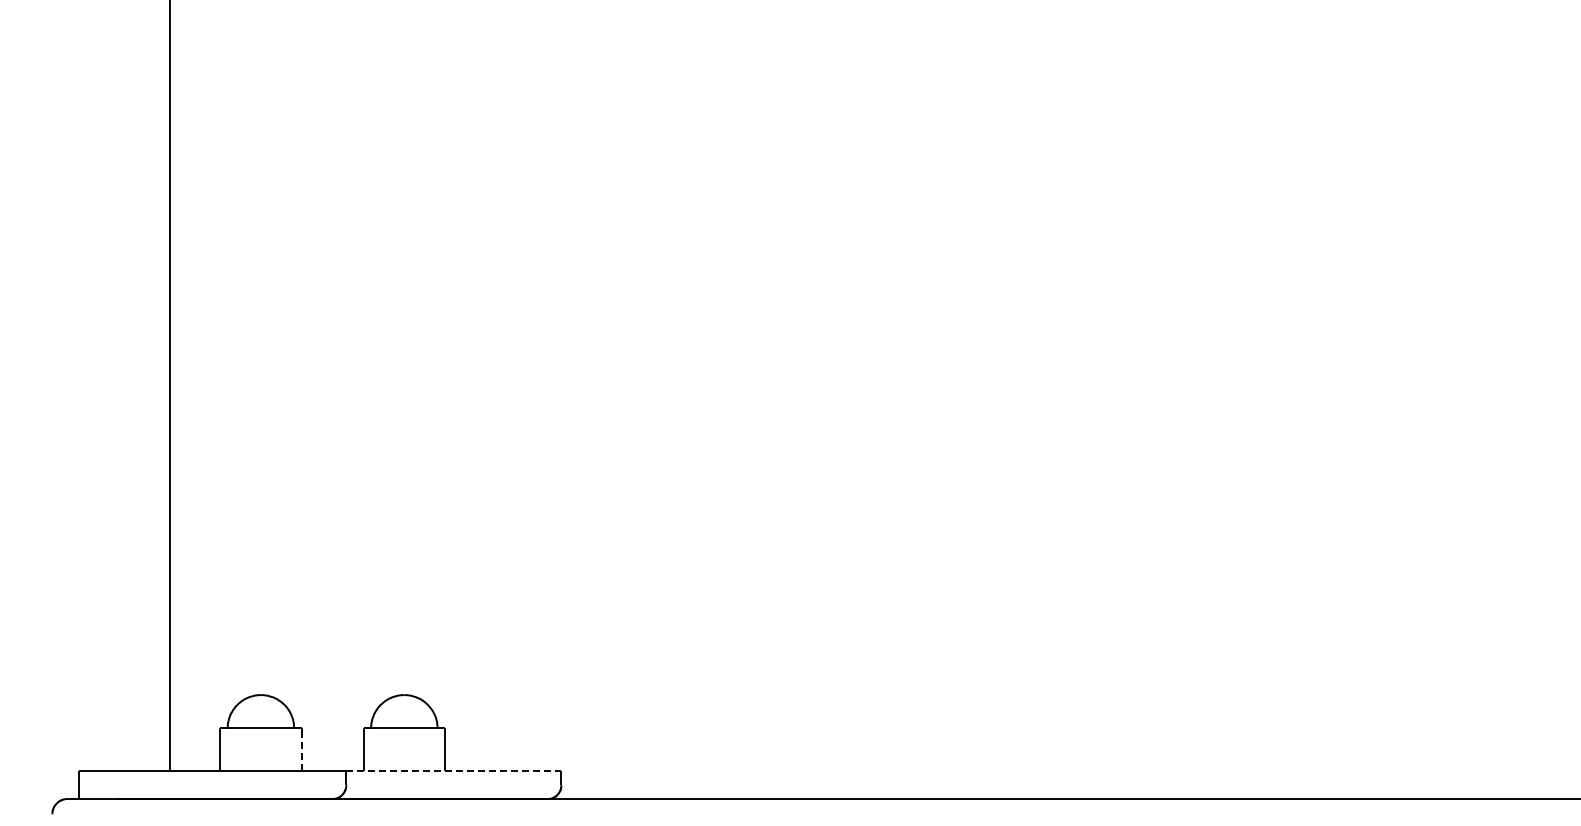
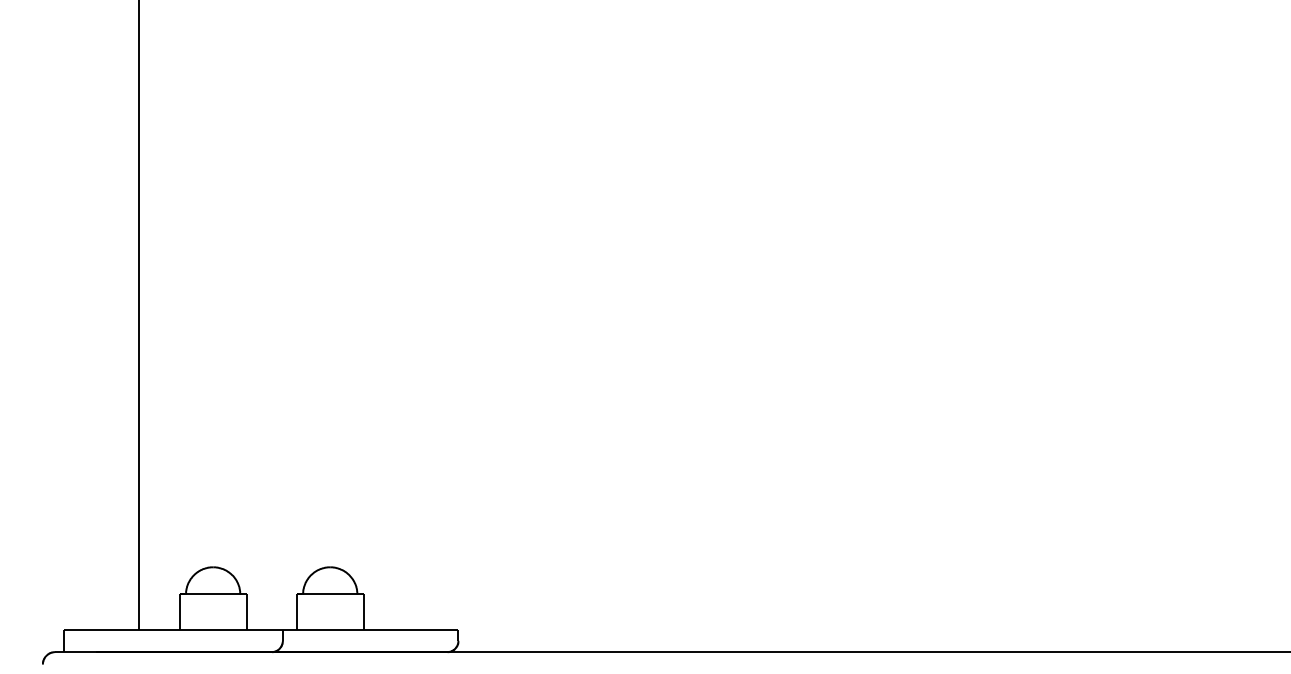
line: (301, 752) -> (246, 614), dashed -> solid
line: (454, 771) -> (371, 629), dashed -> solid

